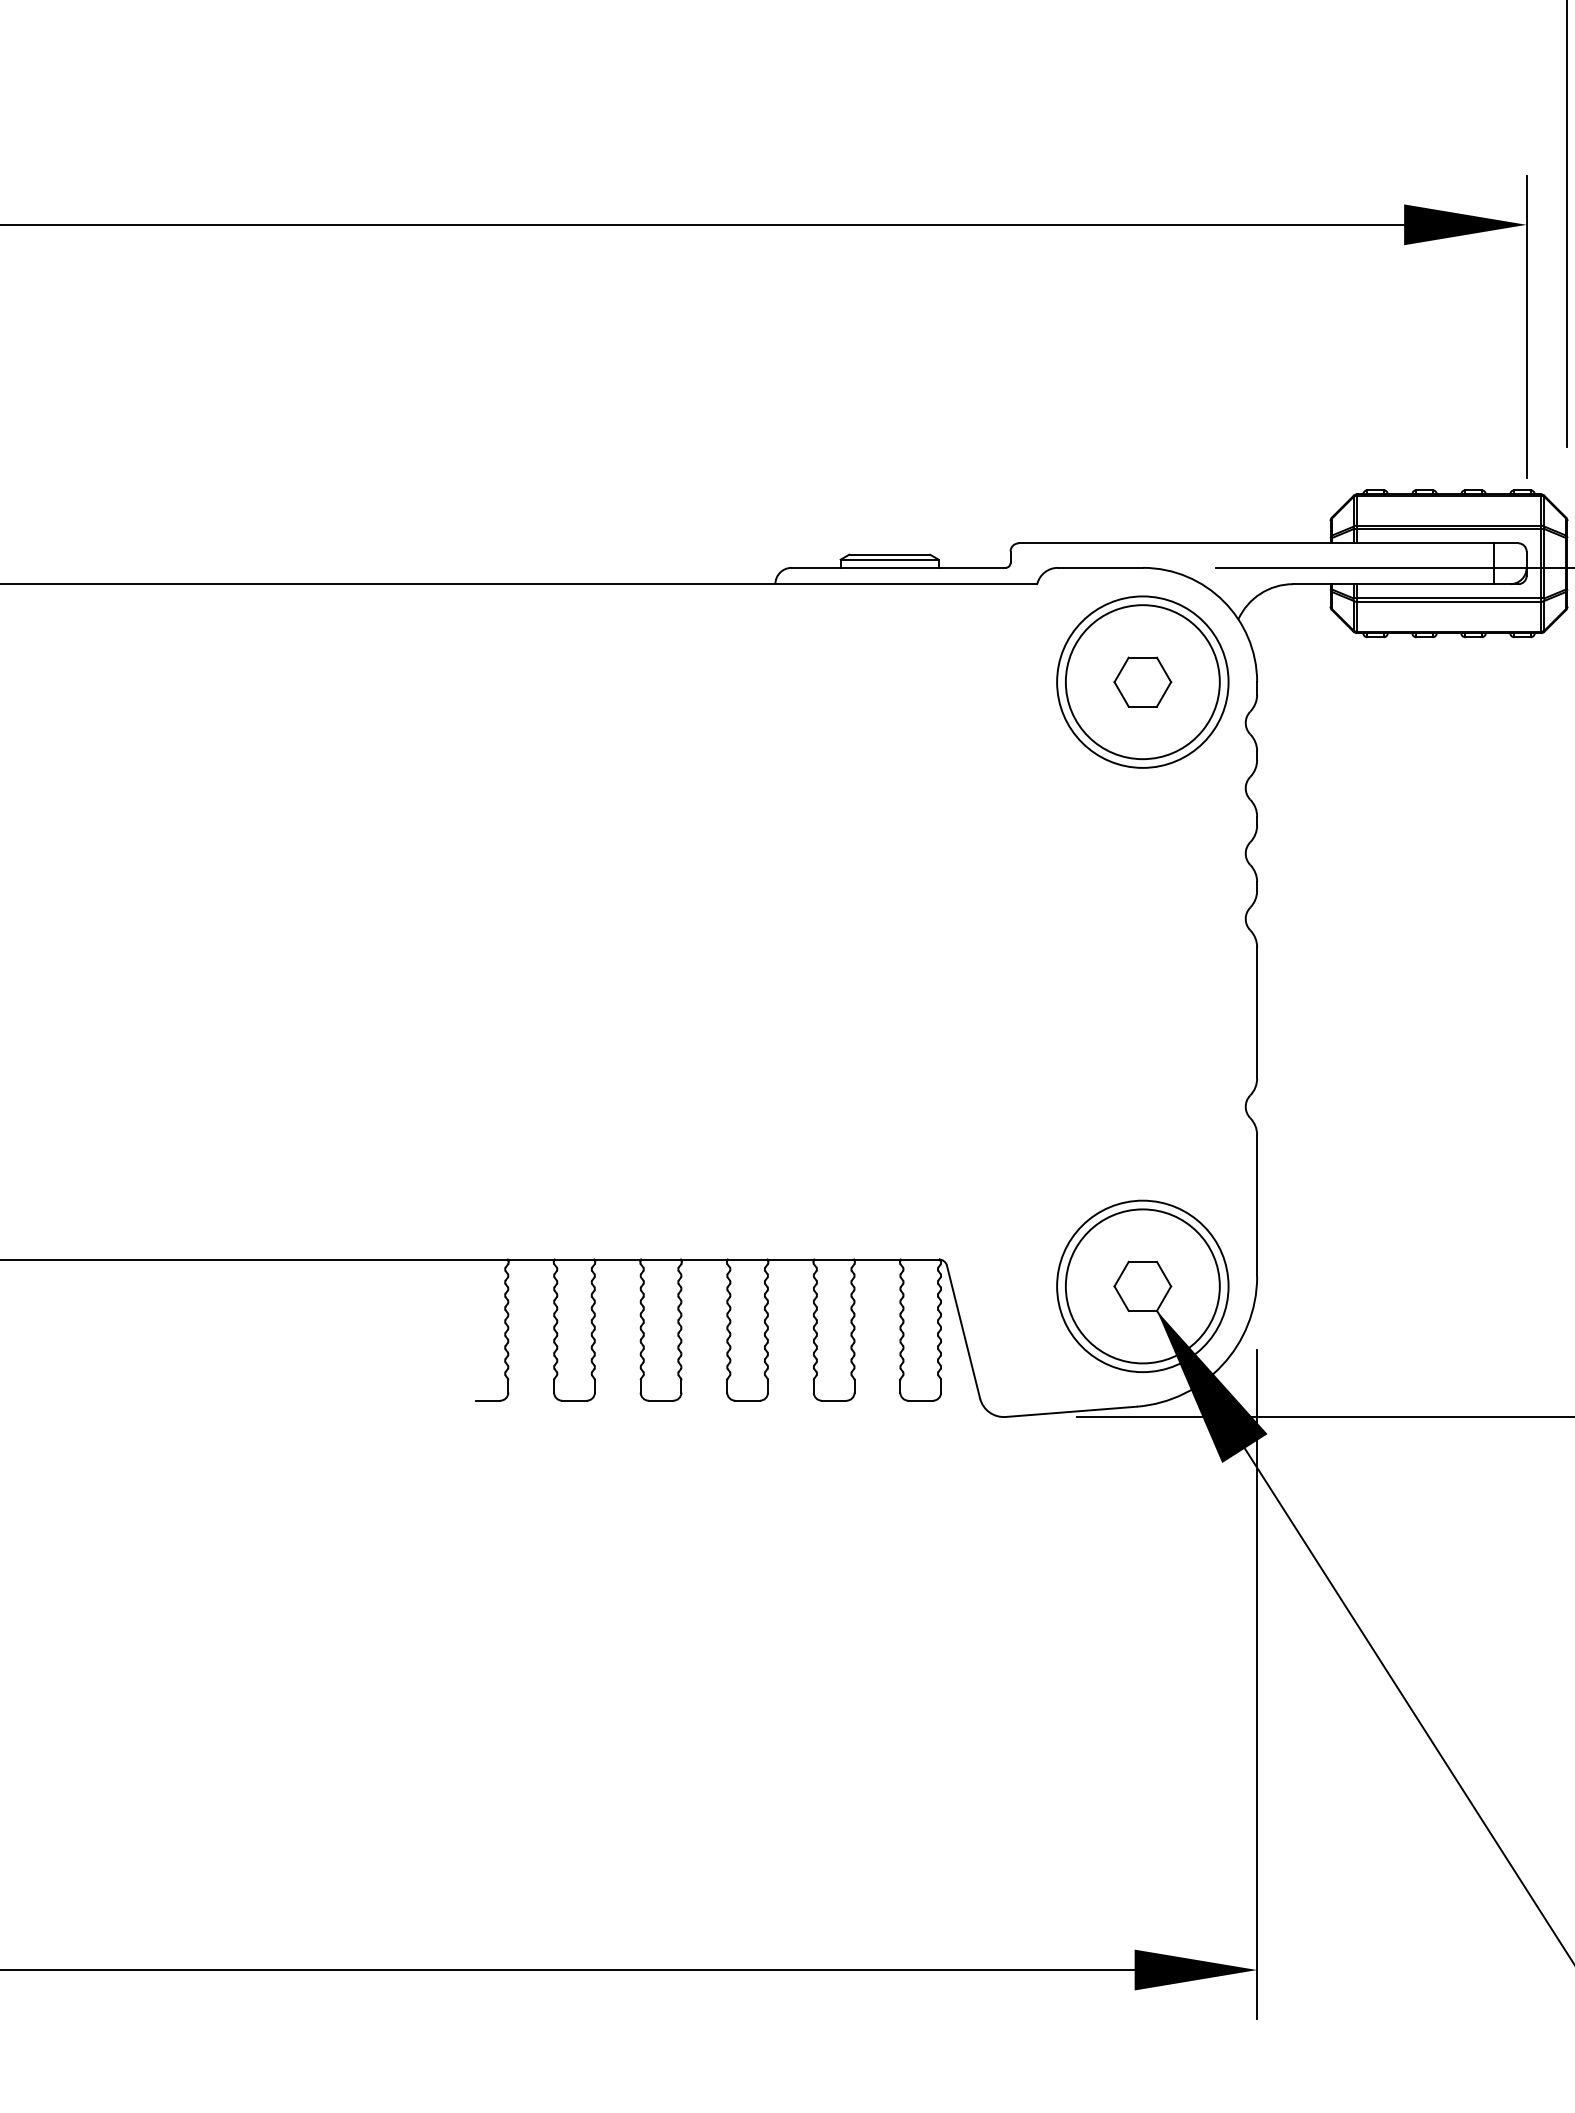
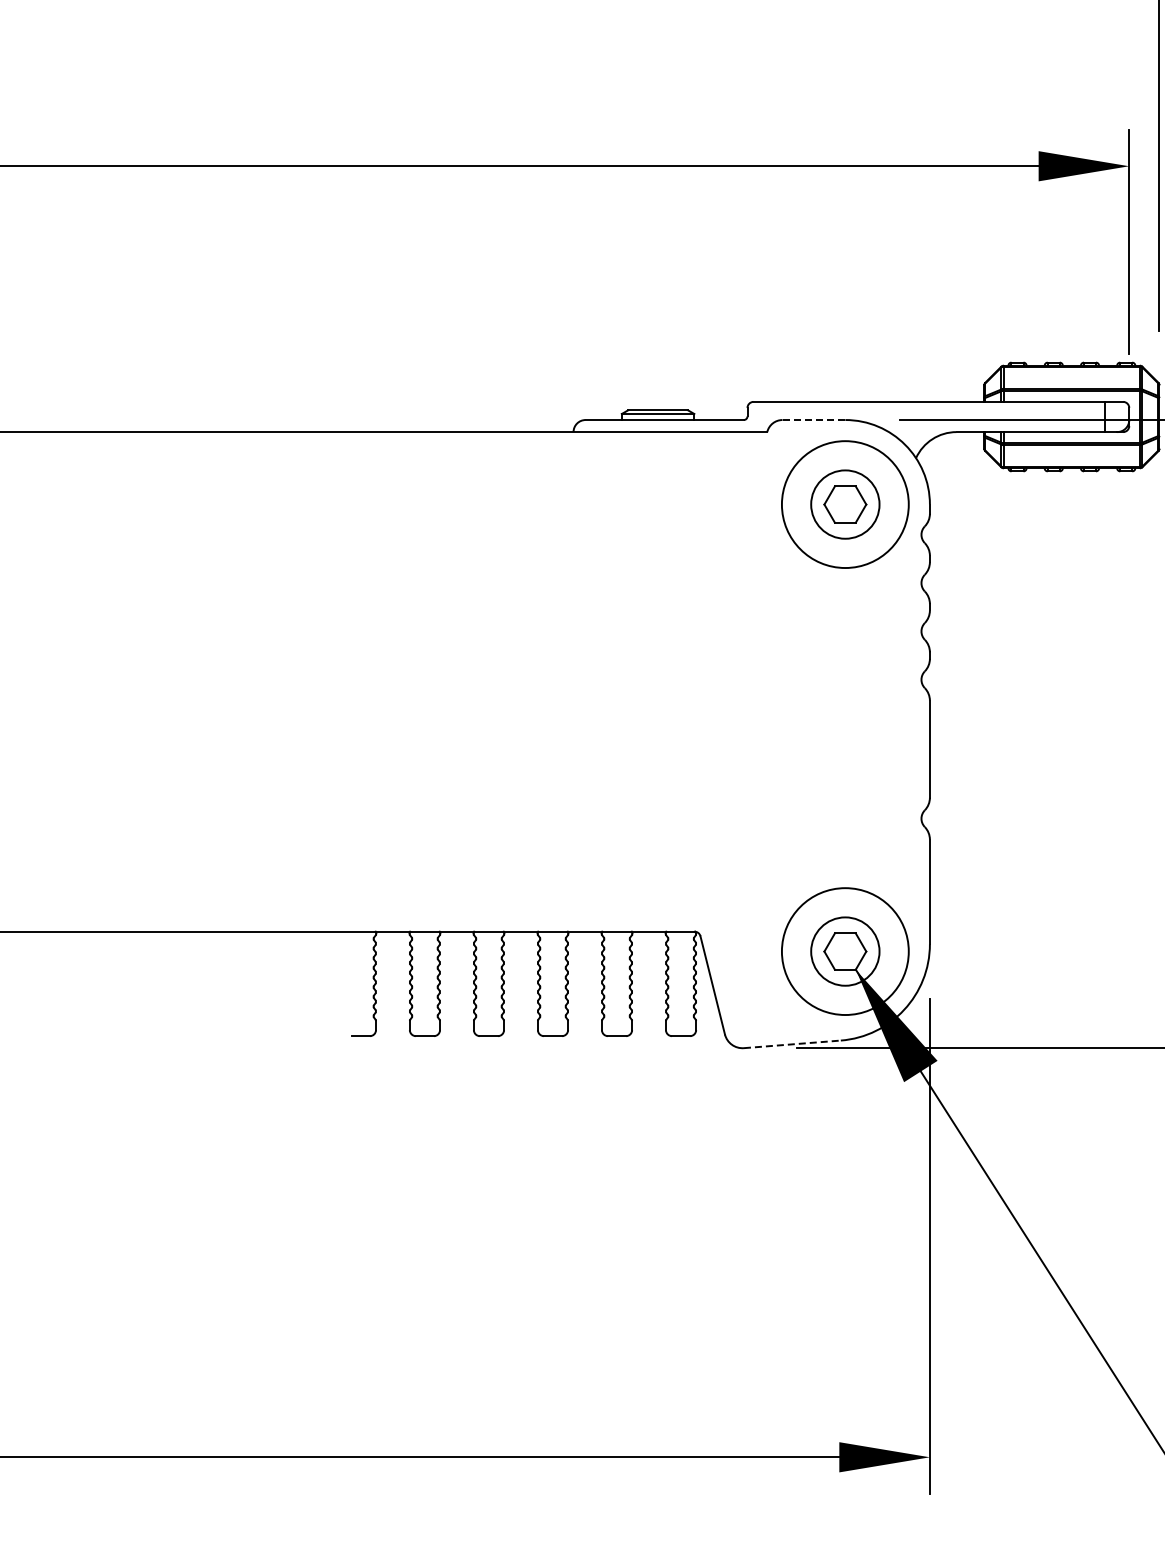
line: (1099, 568) -> (813, 420), solid -> dashed
circle: (1143, 682) -> (845, 504), size x0.6
circle: (1143, 1286) -> (845, 951), size x0.6
line: (1071, 1412) -> (792, 1044), solid -> dashed

